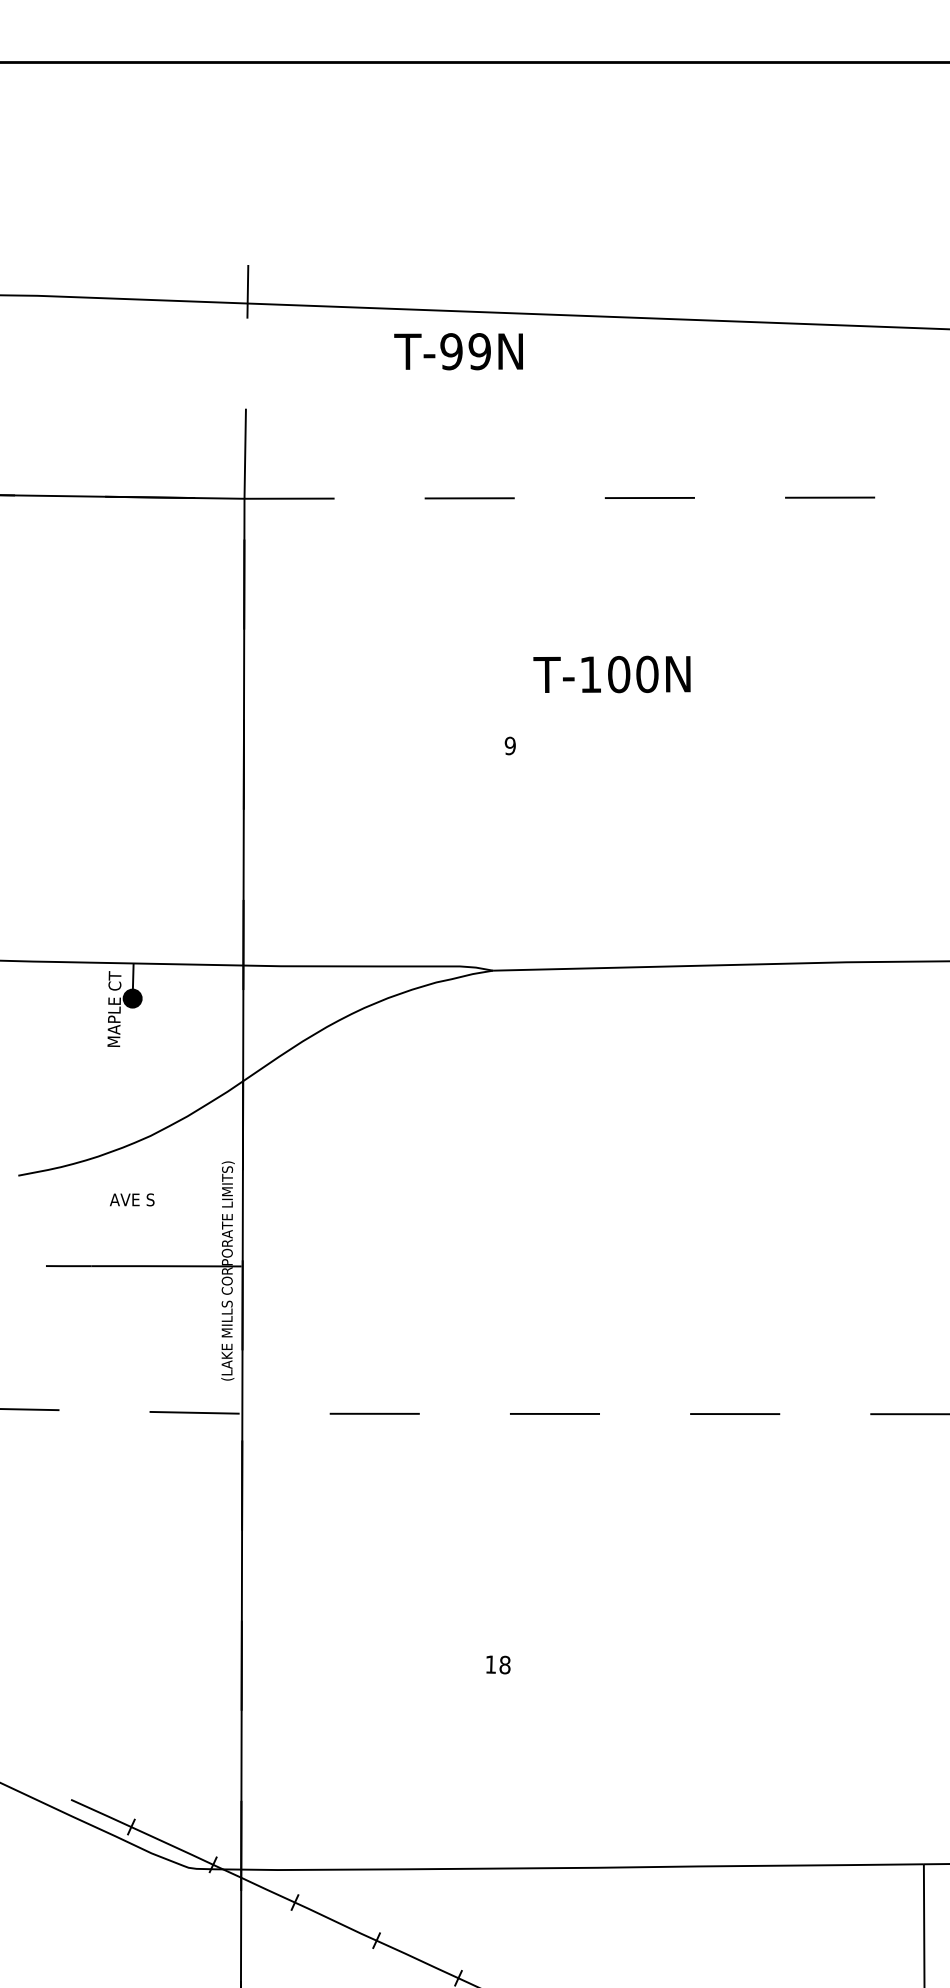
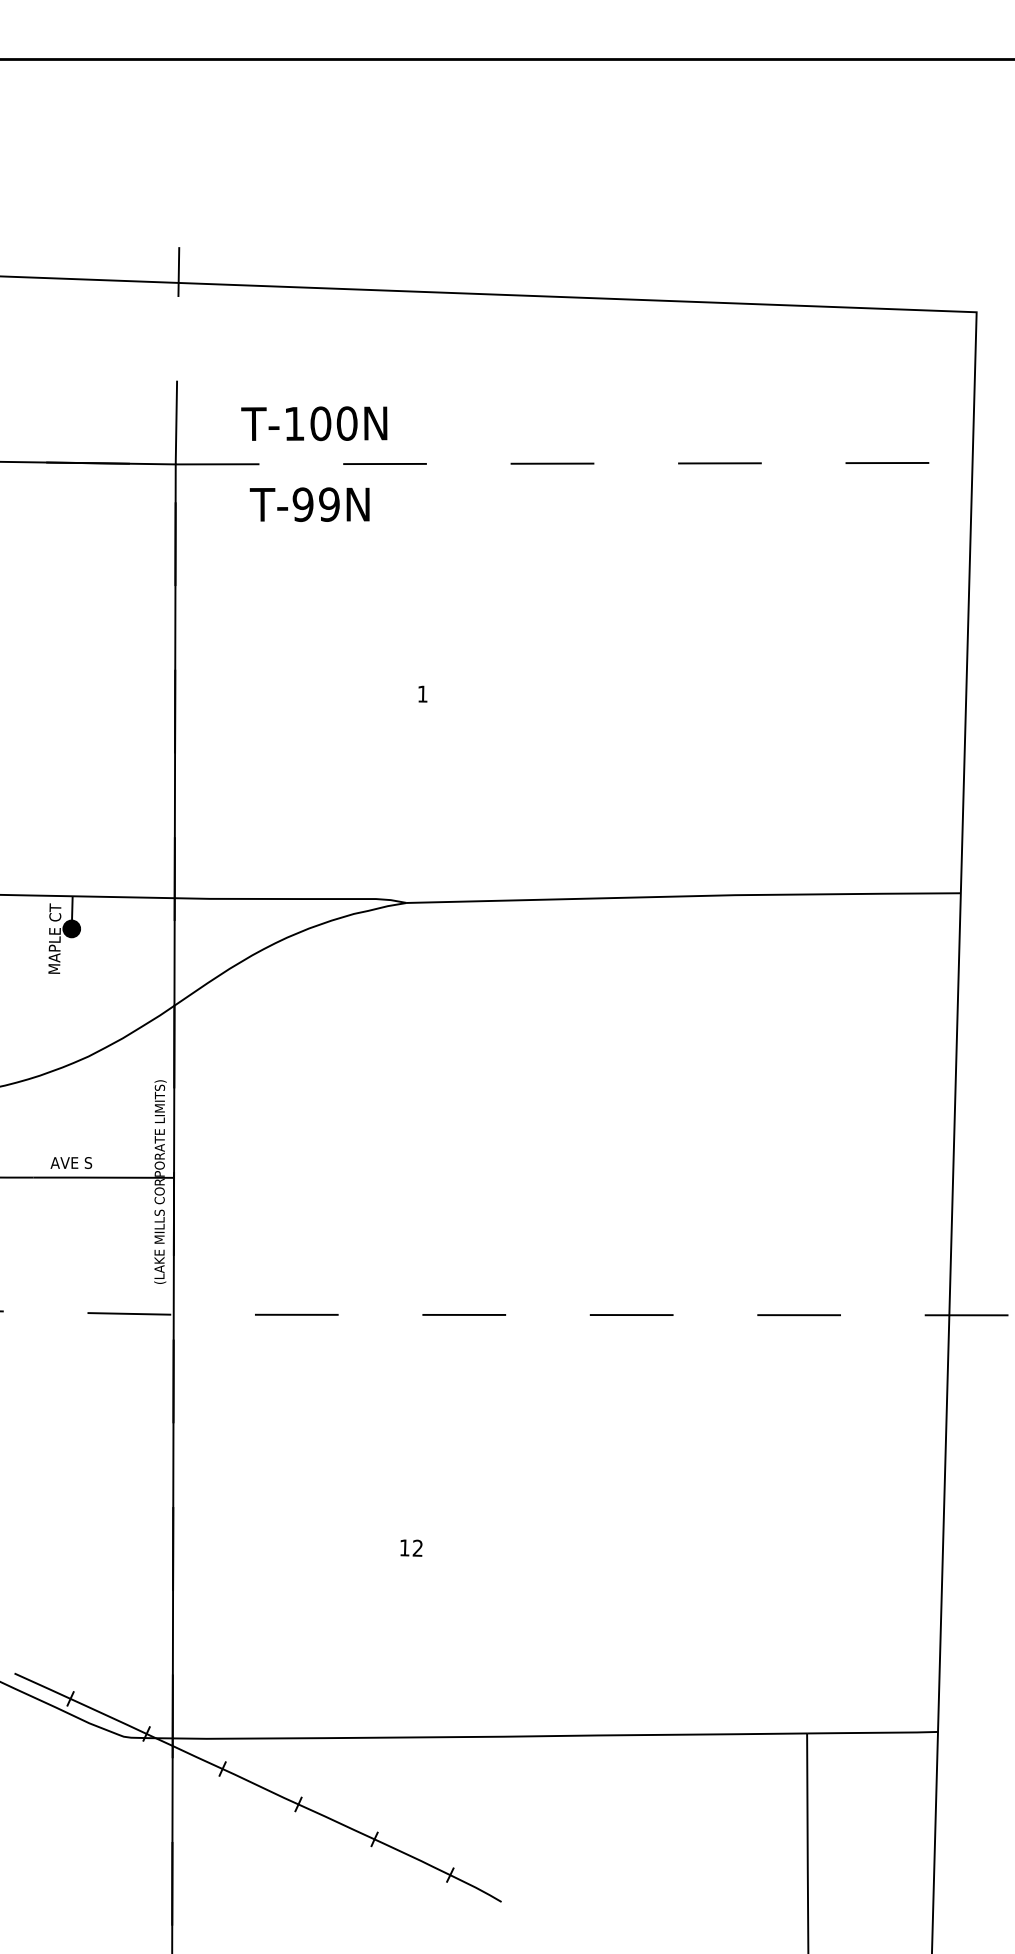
text: (458, 351) -> (309, 504), moved
text: (612, 674) -> (314, 423), moved
text: (510, 745) -> (422, 693), 9 -> 1
text: (132, 1199) -> (71, 1162), moved
text: (504, 1664) -> (417, 1547), 18 -> 12

